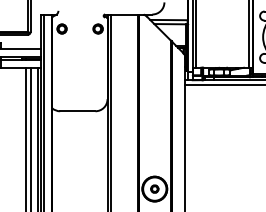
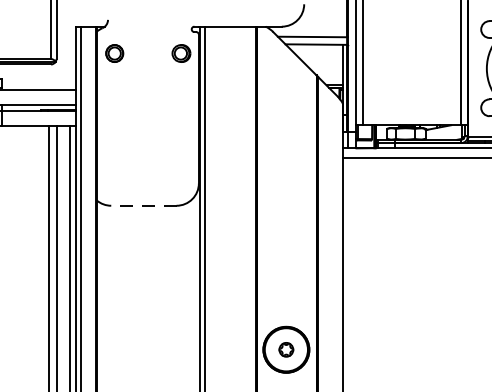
line: (77, 111) -> (143, 206), solid -> dashed

